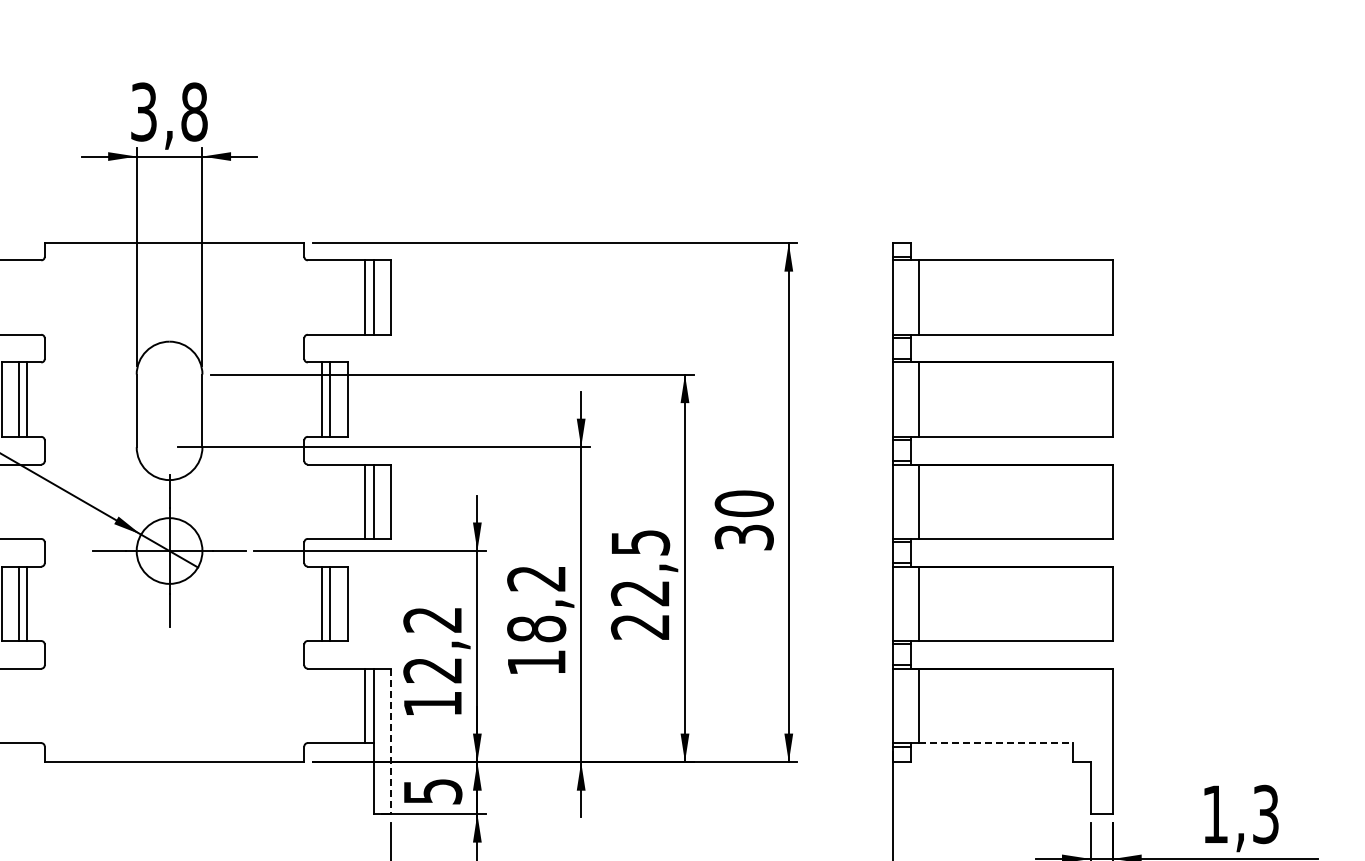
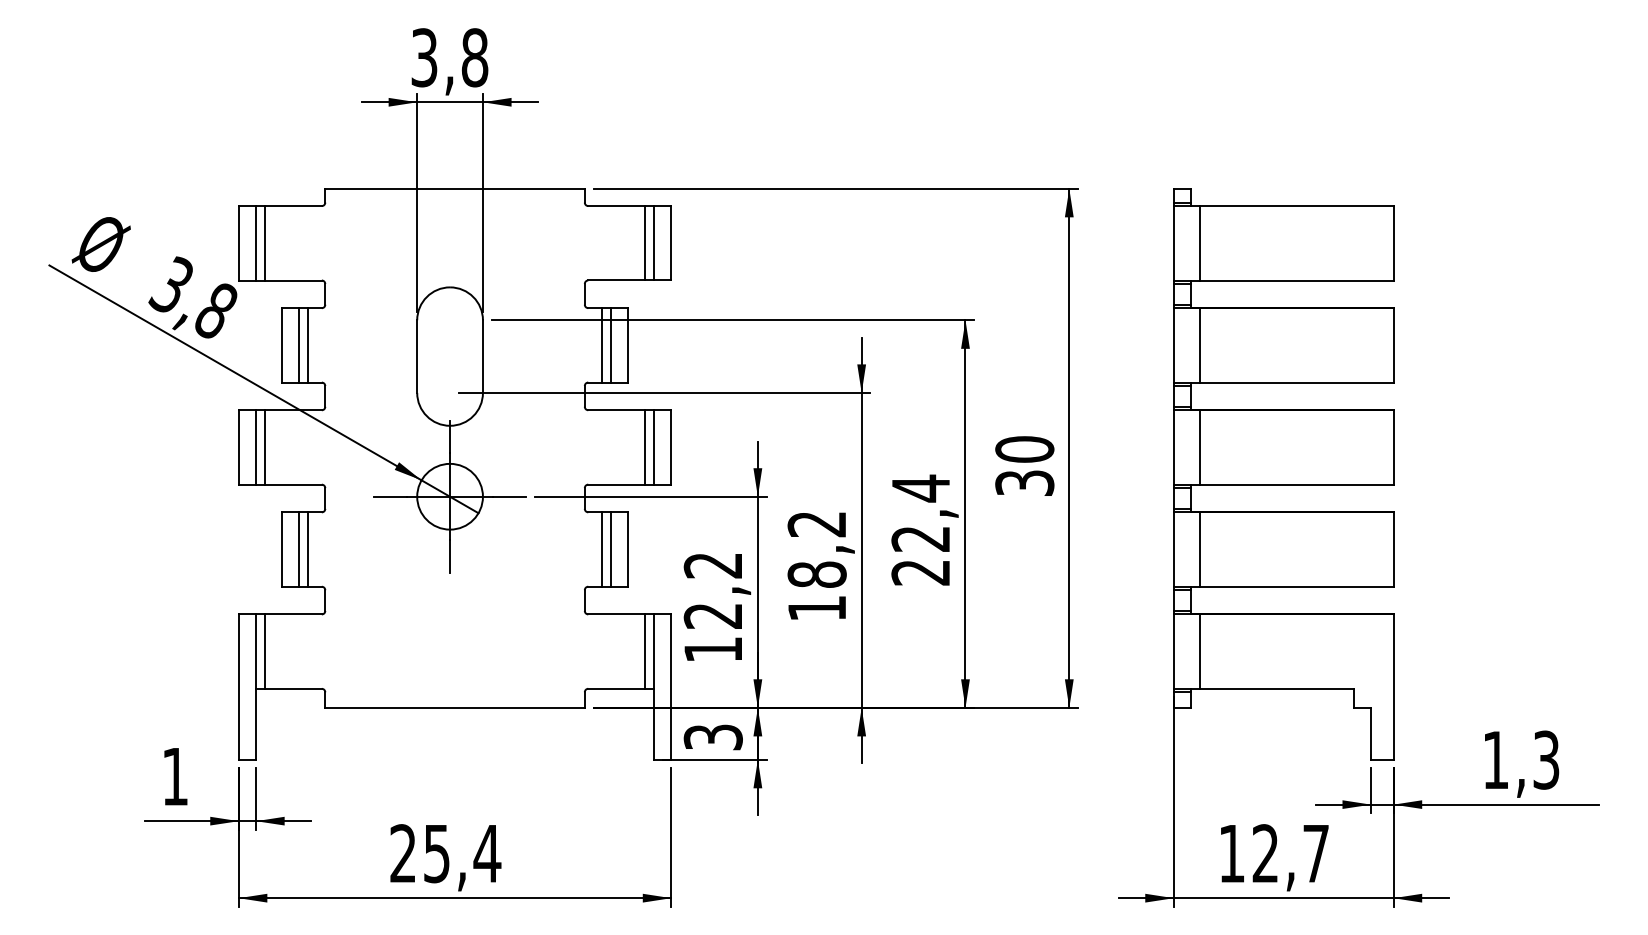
text: (641, 542) -> (921, 488), 22,5 -> 22,4
line: (391, 741) -> (671, 687), dashed -> solid
line: (996, 742) -> (1276, 688), dashed -> solid
text: (432, 790) -> (712, 736), 5 -> 3

